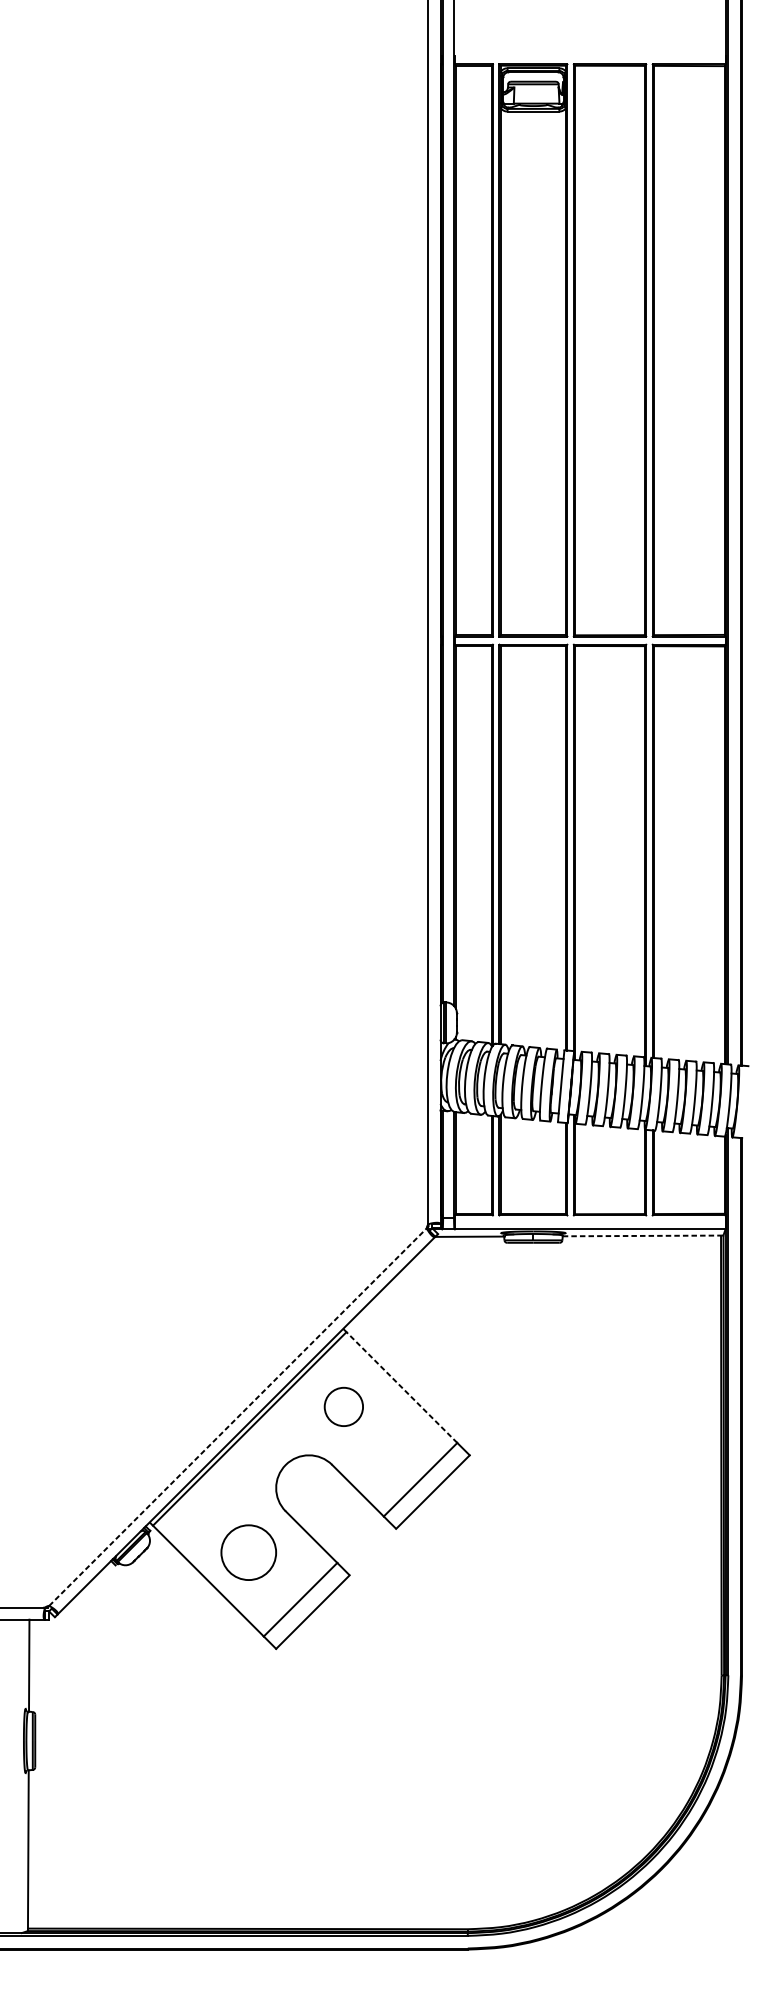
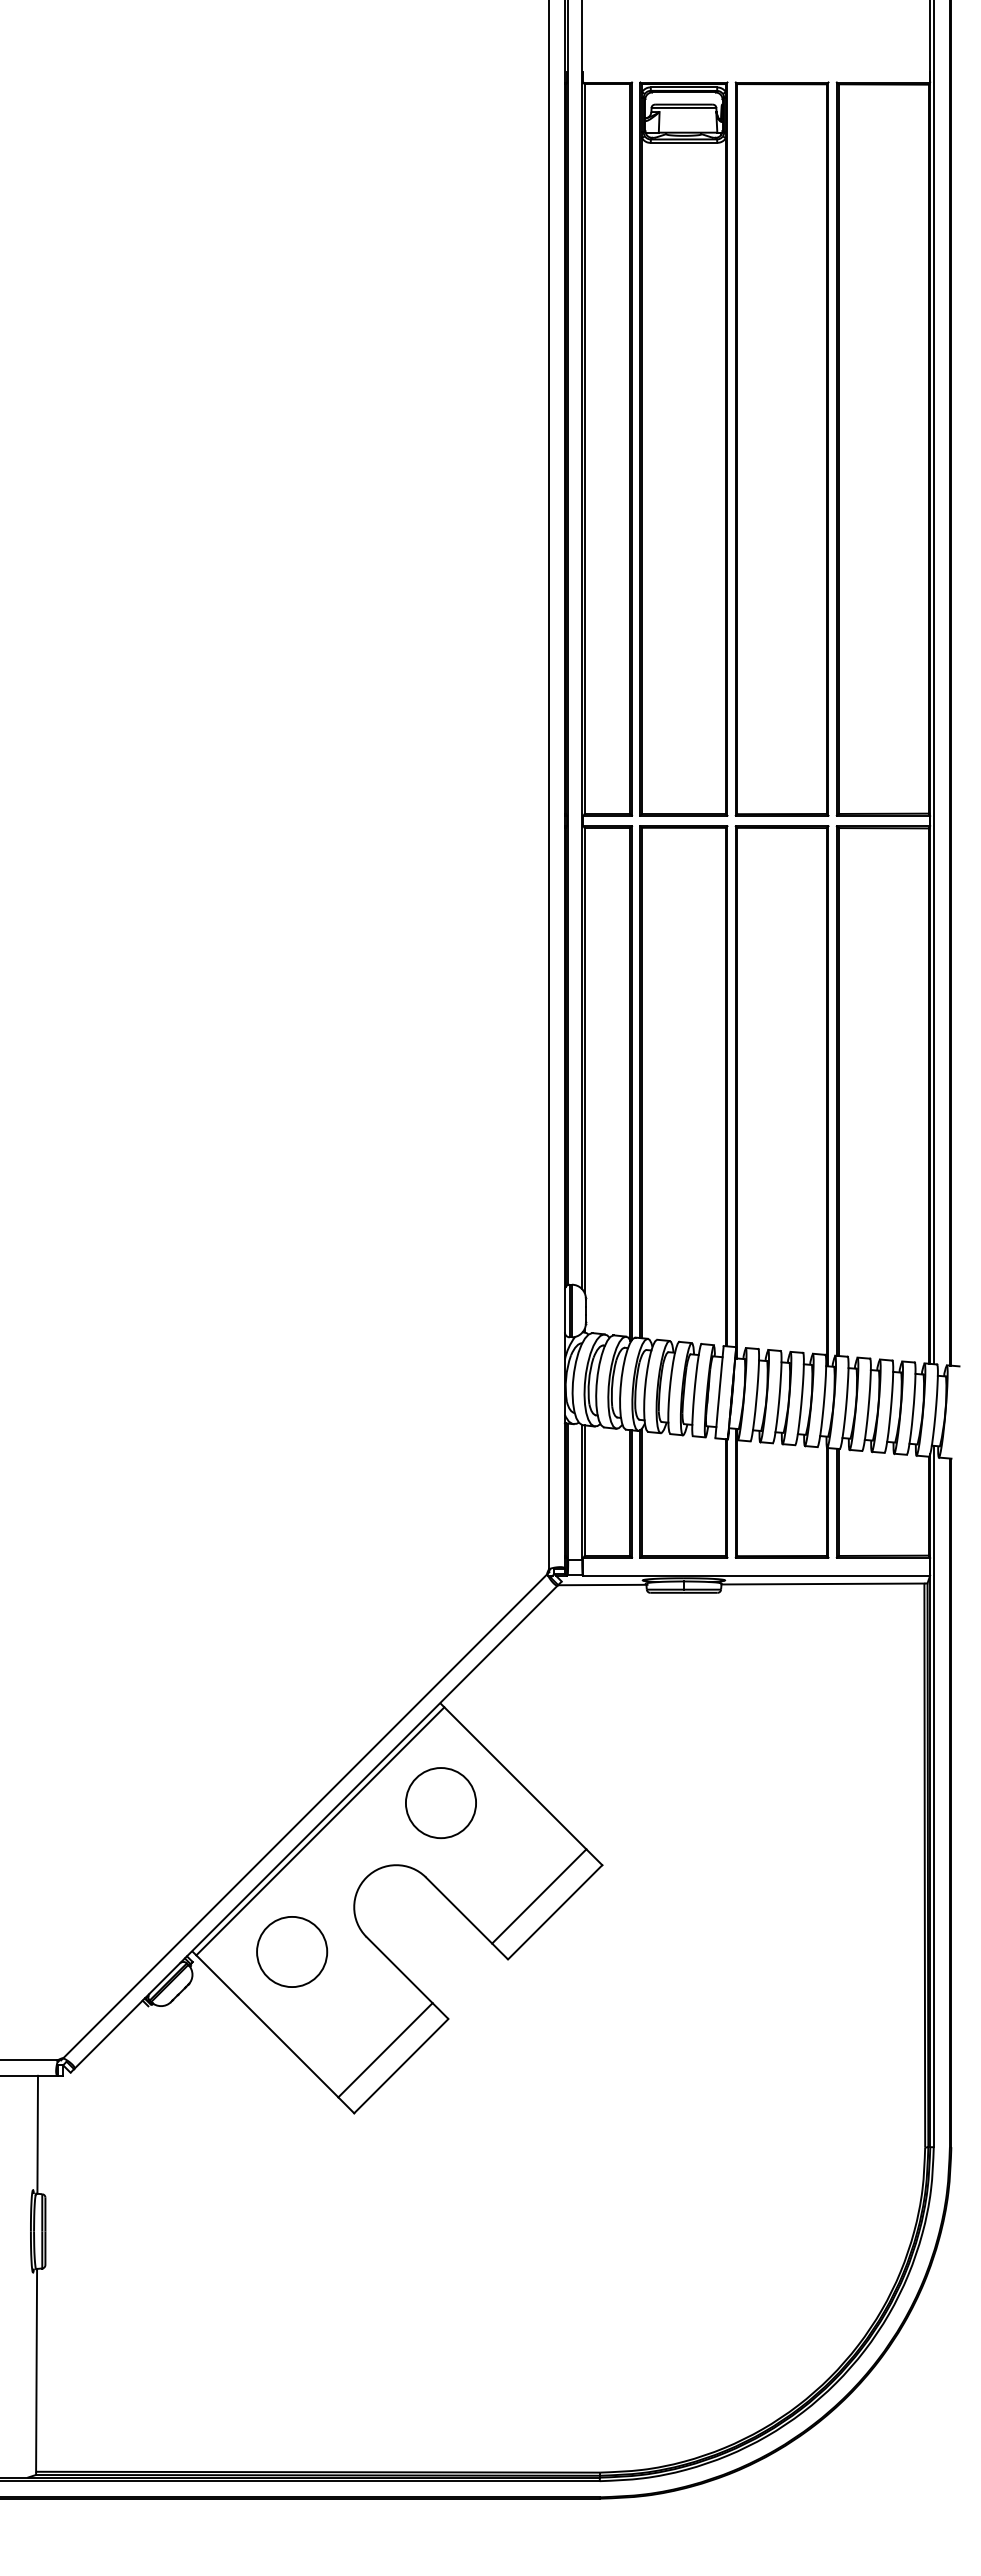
line: (642, 1236) -> (823, 1584), dashed -> solid
line: (402, 1386) -> (515, 1777), dashed -> solid
circle: (343, 1407) -> (440, 1803), size x1.43
line: (238, 1416) -> (305, 1815), dashed -> solid
circle: (249, 1552) -> (292, 1951), moved

